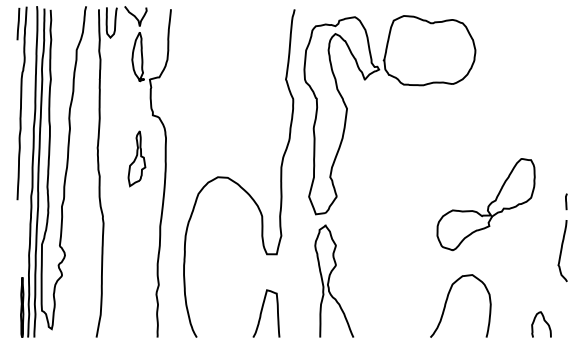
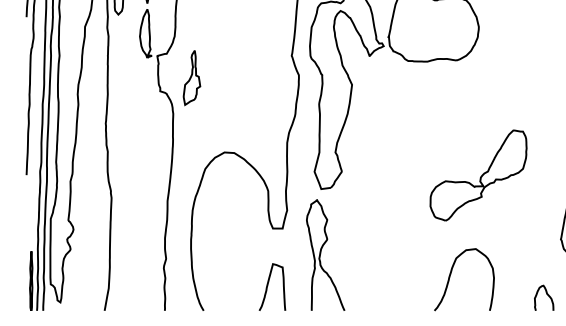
part: (136, 158) -> (191, 77), moved
part: (485, 204) -> (477, 175), moved
curve: (330, 277) -> (321, 251), moved

